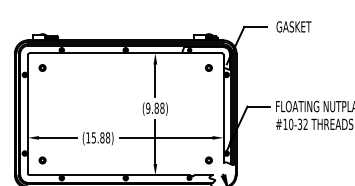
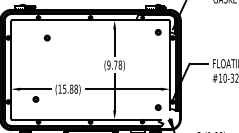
part: (42, 67) -> (47, 37), moved
text: (156, 107) -> (115, 64), (9.88) -> (9.78)
part: (42, 160) -> (35, 99), moved

